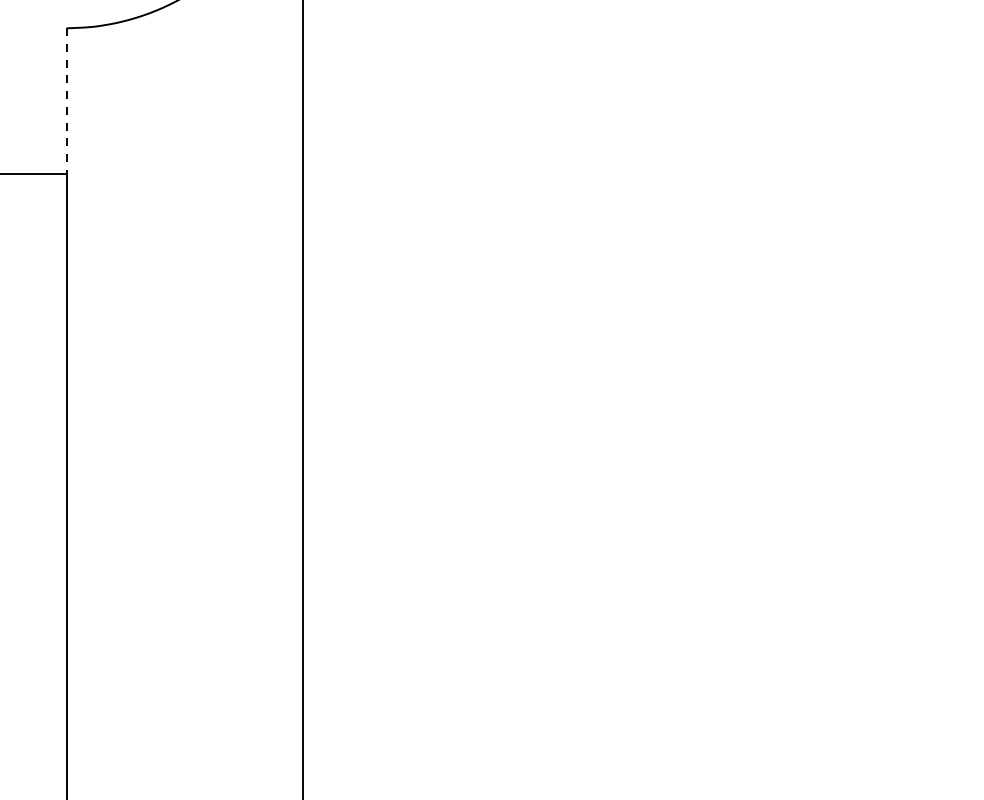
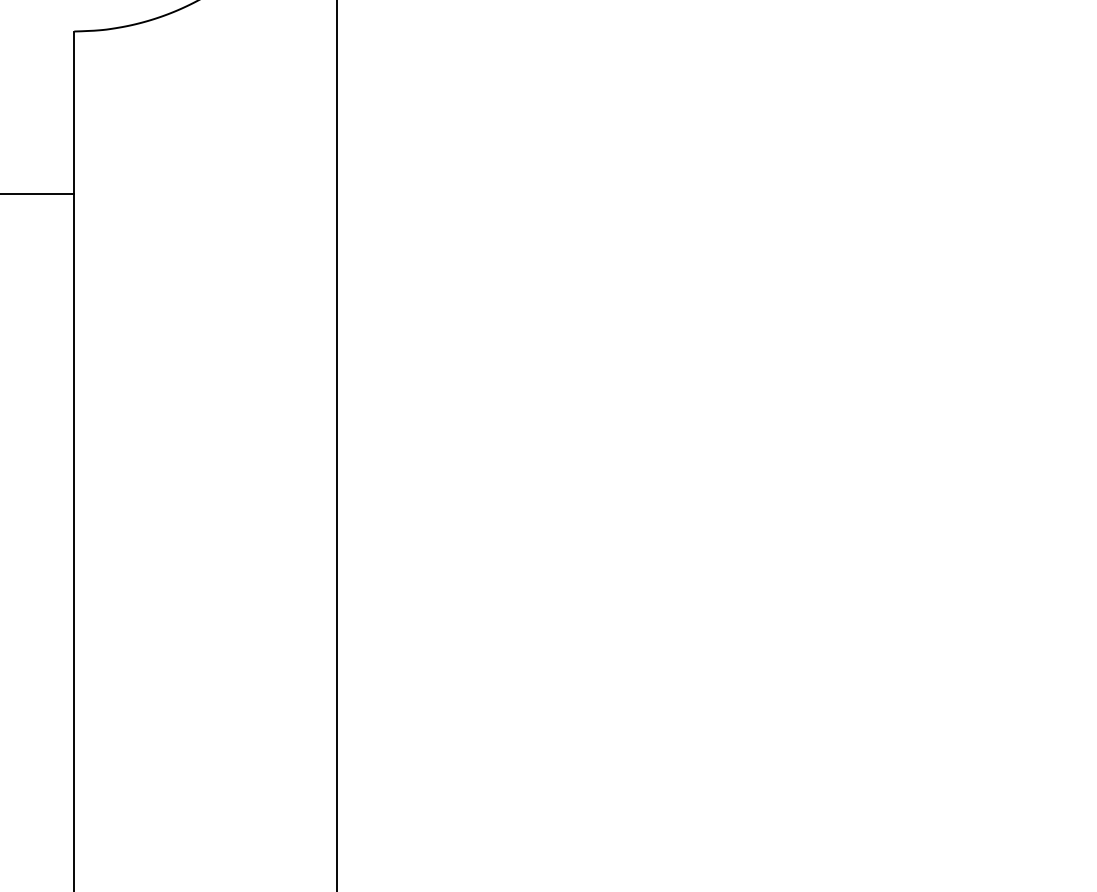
line: (66, 101) -> (74, 113), dashed -> solid

